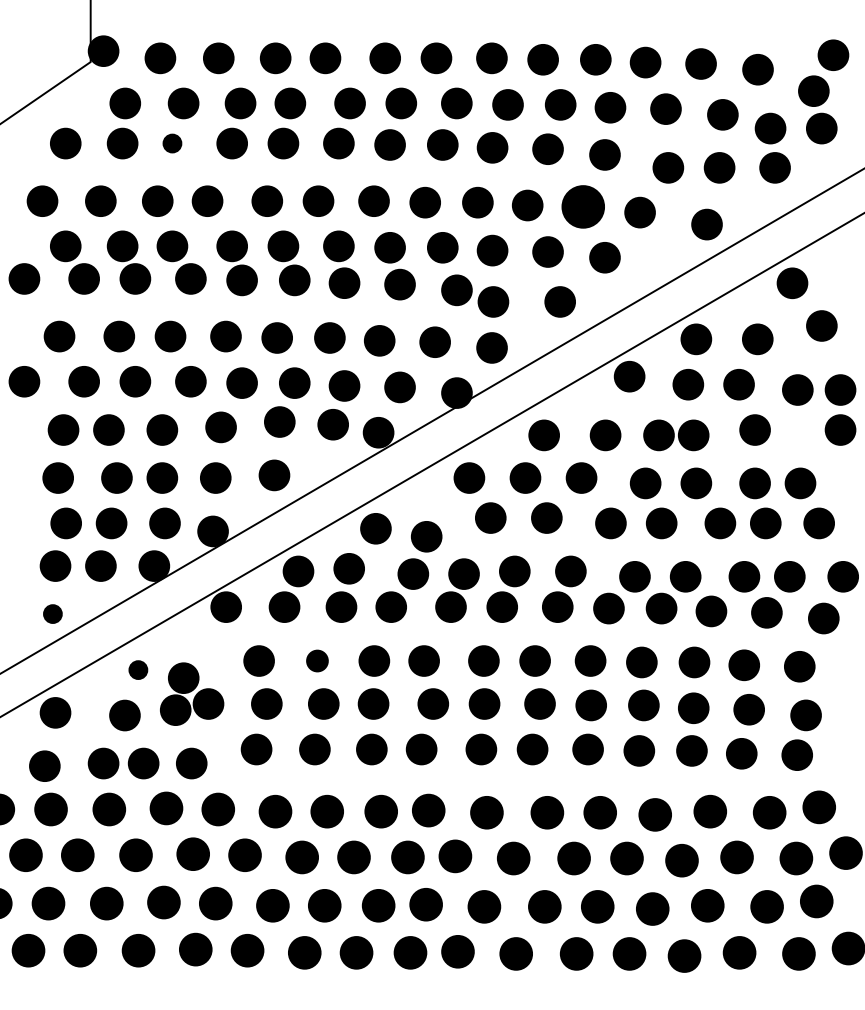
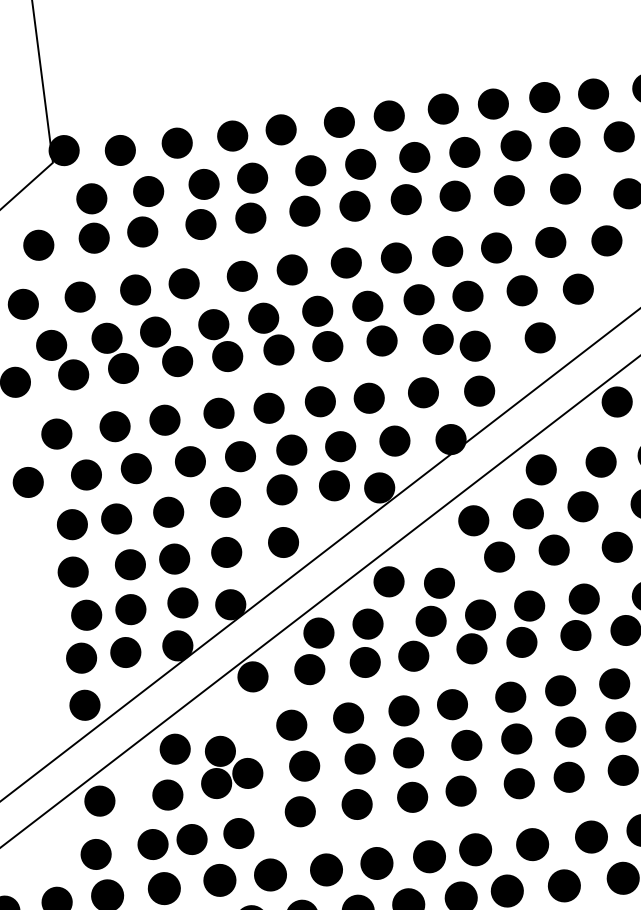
part: (172, 143) -> (142, 231), size x1.67
part: (582, 206) -> (550, 242), size x0.71
part: (52, 613) -> (84, 704), size x1.67
part: (317, 660) -> (348, 717), size x1.43
part: (138, 669) -> (175, 748), size x1.67

